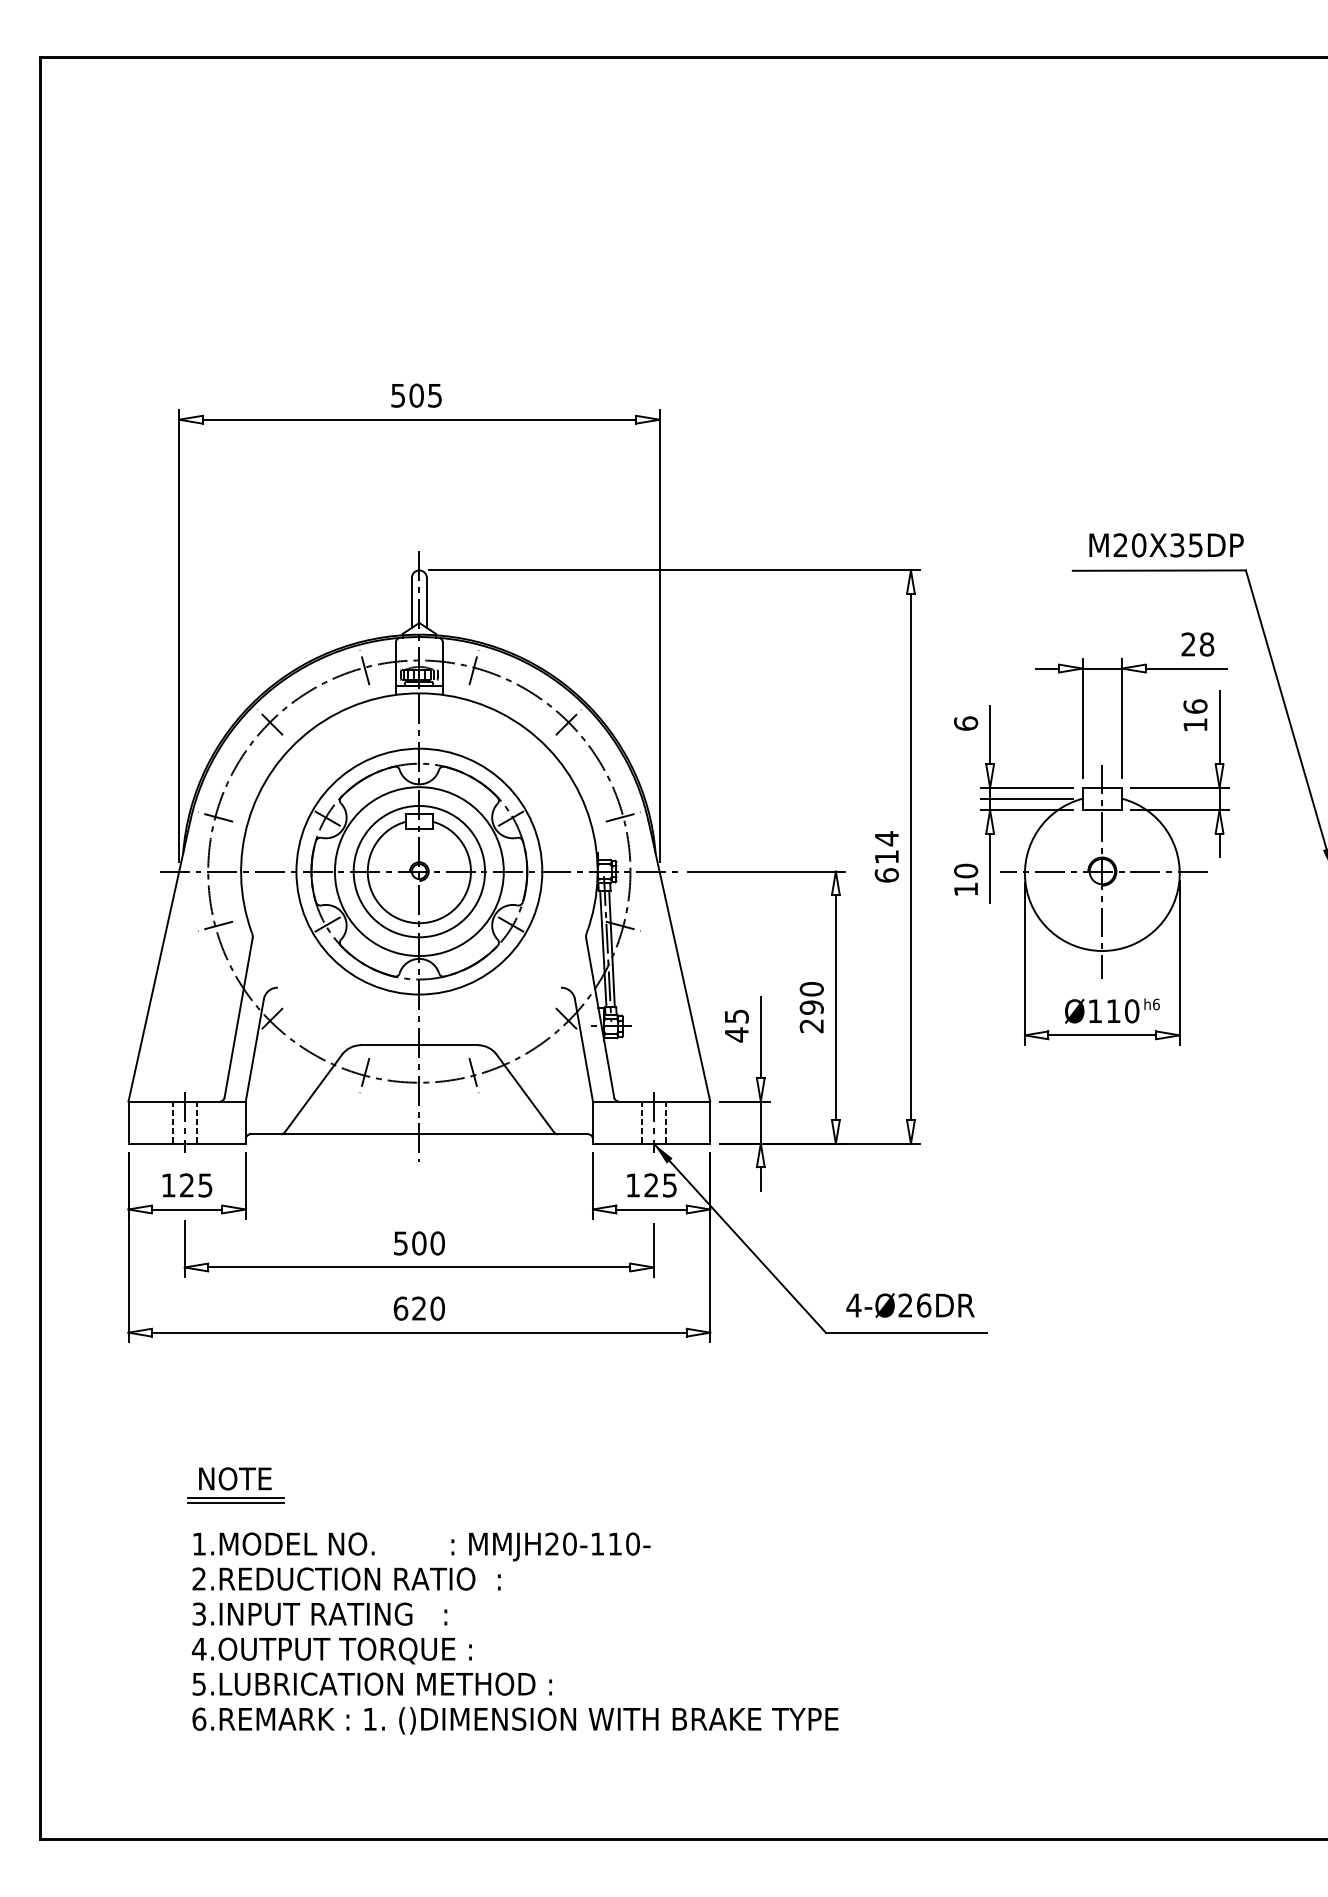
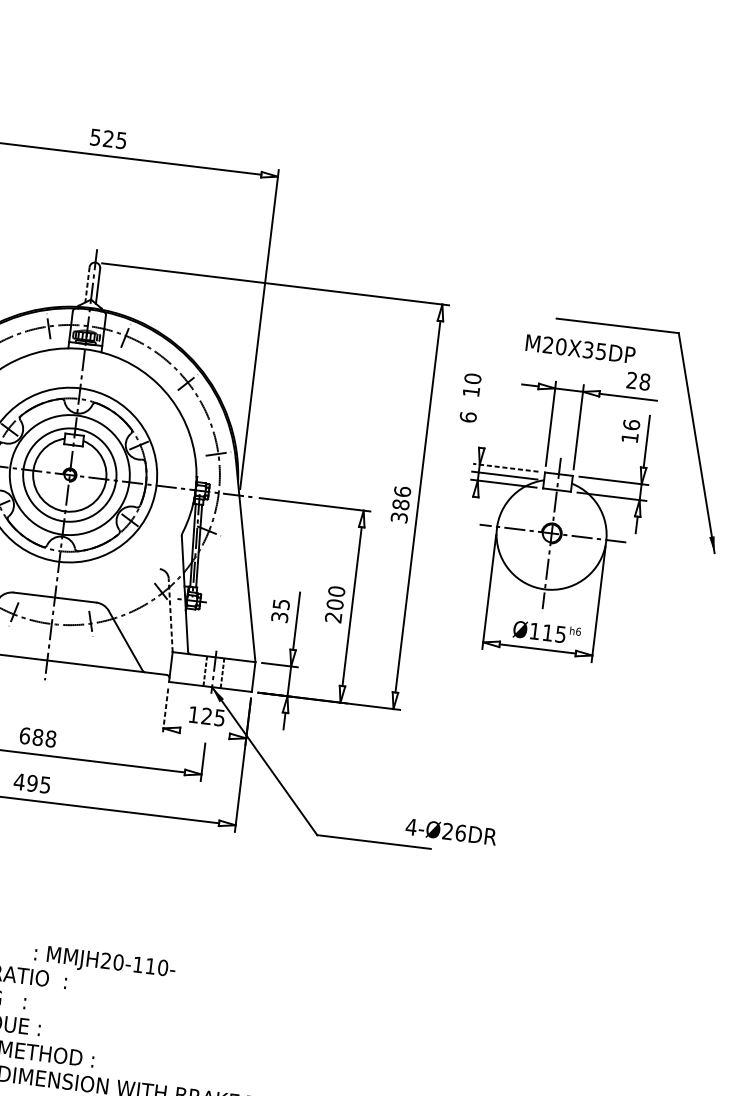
text: (416, 395) -> (108, 138), 505 -> 525
text: (1166, 545) -> (580, 349), moved
line: (411, 603) -> (87, 285), solid -> dashed
line: (990, 735) -> (484, 427), removed
line: (1026, 787) -> (505, 467), solid -> dashed
text: (886, 856) -> (400, 504), 614 -> 386
line: (990, 868) -> (473, 521), removed
text: (966, 879) -> (472, 384), moved
text: (811, 1007) -> (334, 604), 290 -> 200
text: (1131, 1011) -> (560, 634), Ø110 -> Ø115
text: (736, 1034) -> (279, 617), 45 -> 35
line: (583, 1050) -> (170, 615), solid -> dashed
line: (592, 1186) -> (165, 712), solid -> dashed
line: (651, 1209) -> (204, 733), removed
text: (418, 1243) -> (37, 737), 500 -> 688
text: (910, 1305) -> (451, 831), moved
text: (418, 1308) -> (31, 783), 620 -> 495

